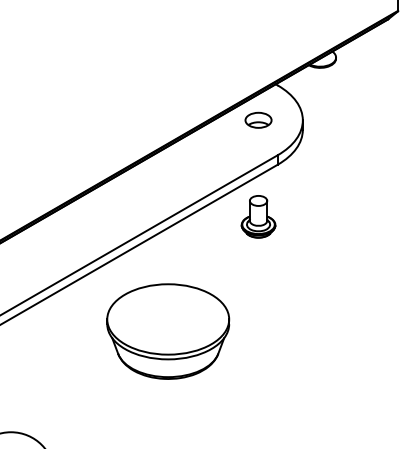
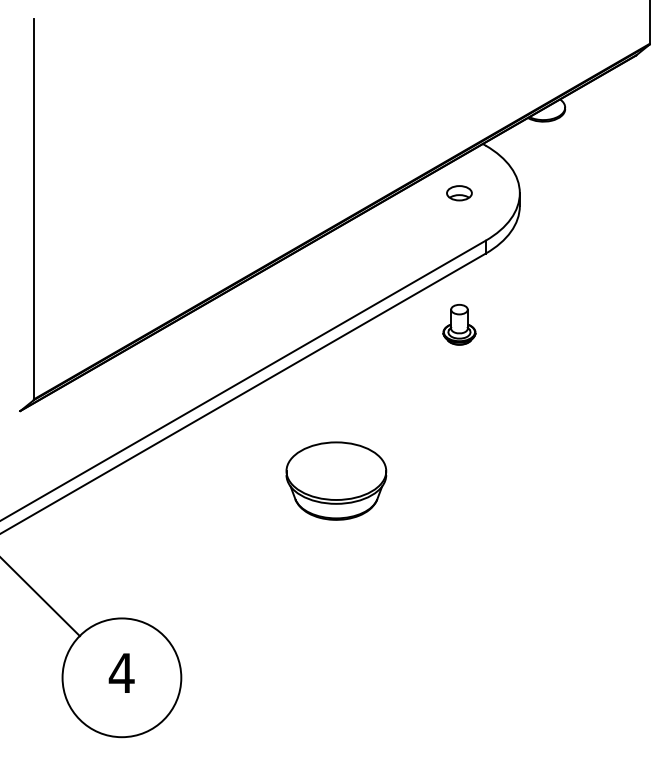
part: (258, 120) -> (459, 193), size x0.7
part: (258, 216) -> (459, 324), size x0.7
part: (168, 331) -> (336, 480), size x0.6

